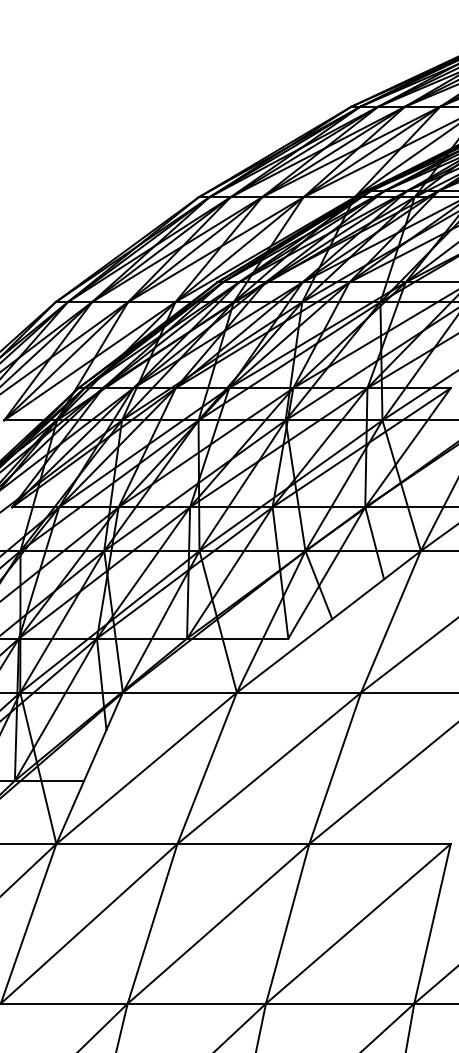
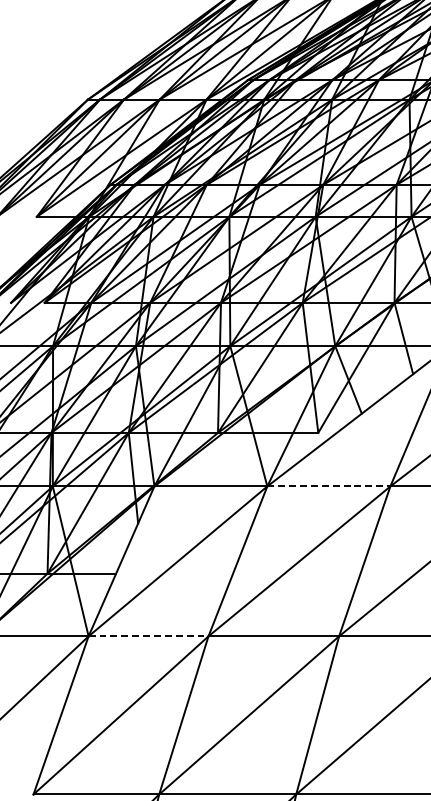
line: (299, 692) -> (329, 486), solid -> dashed
line: (116, 844) -> (148, 636), solid -> dashed

